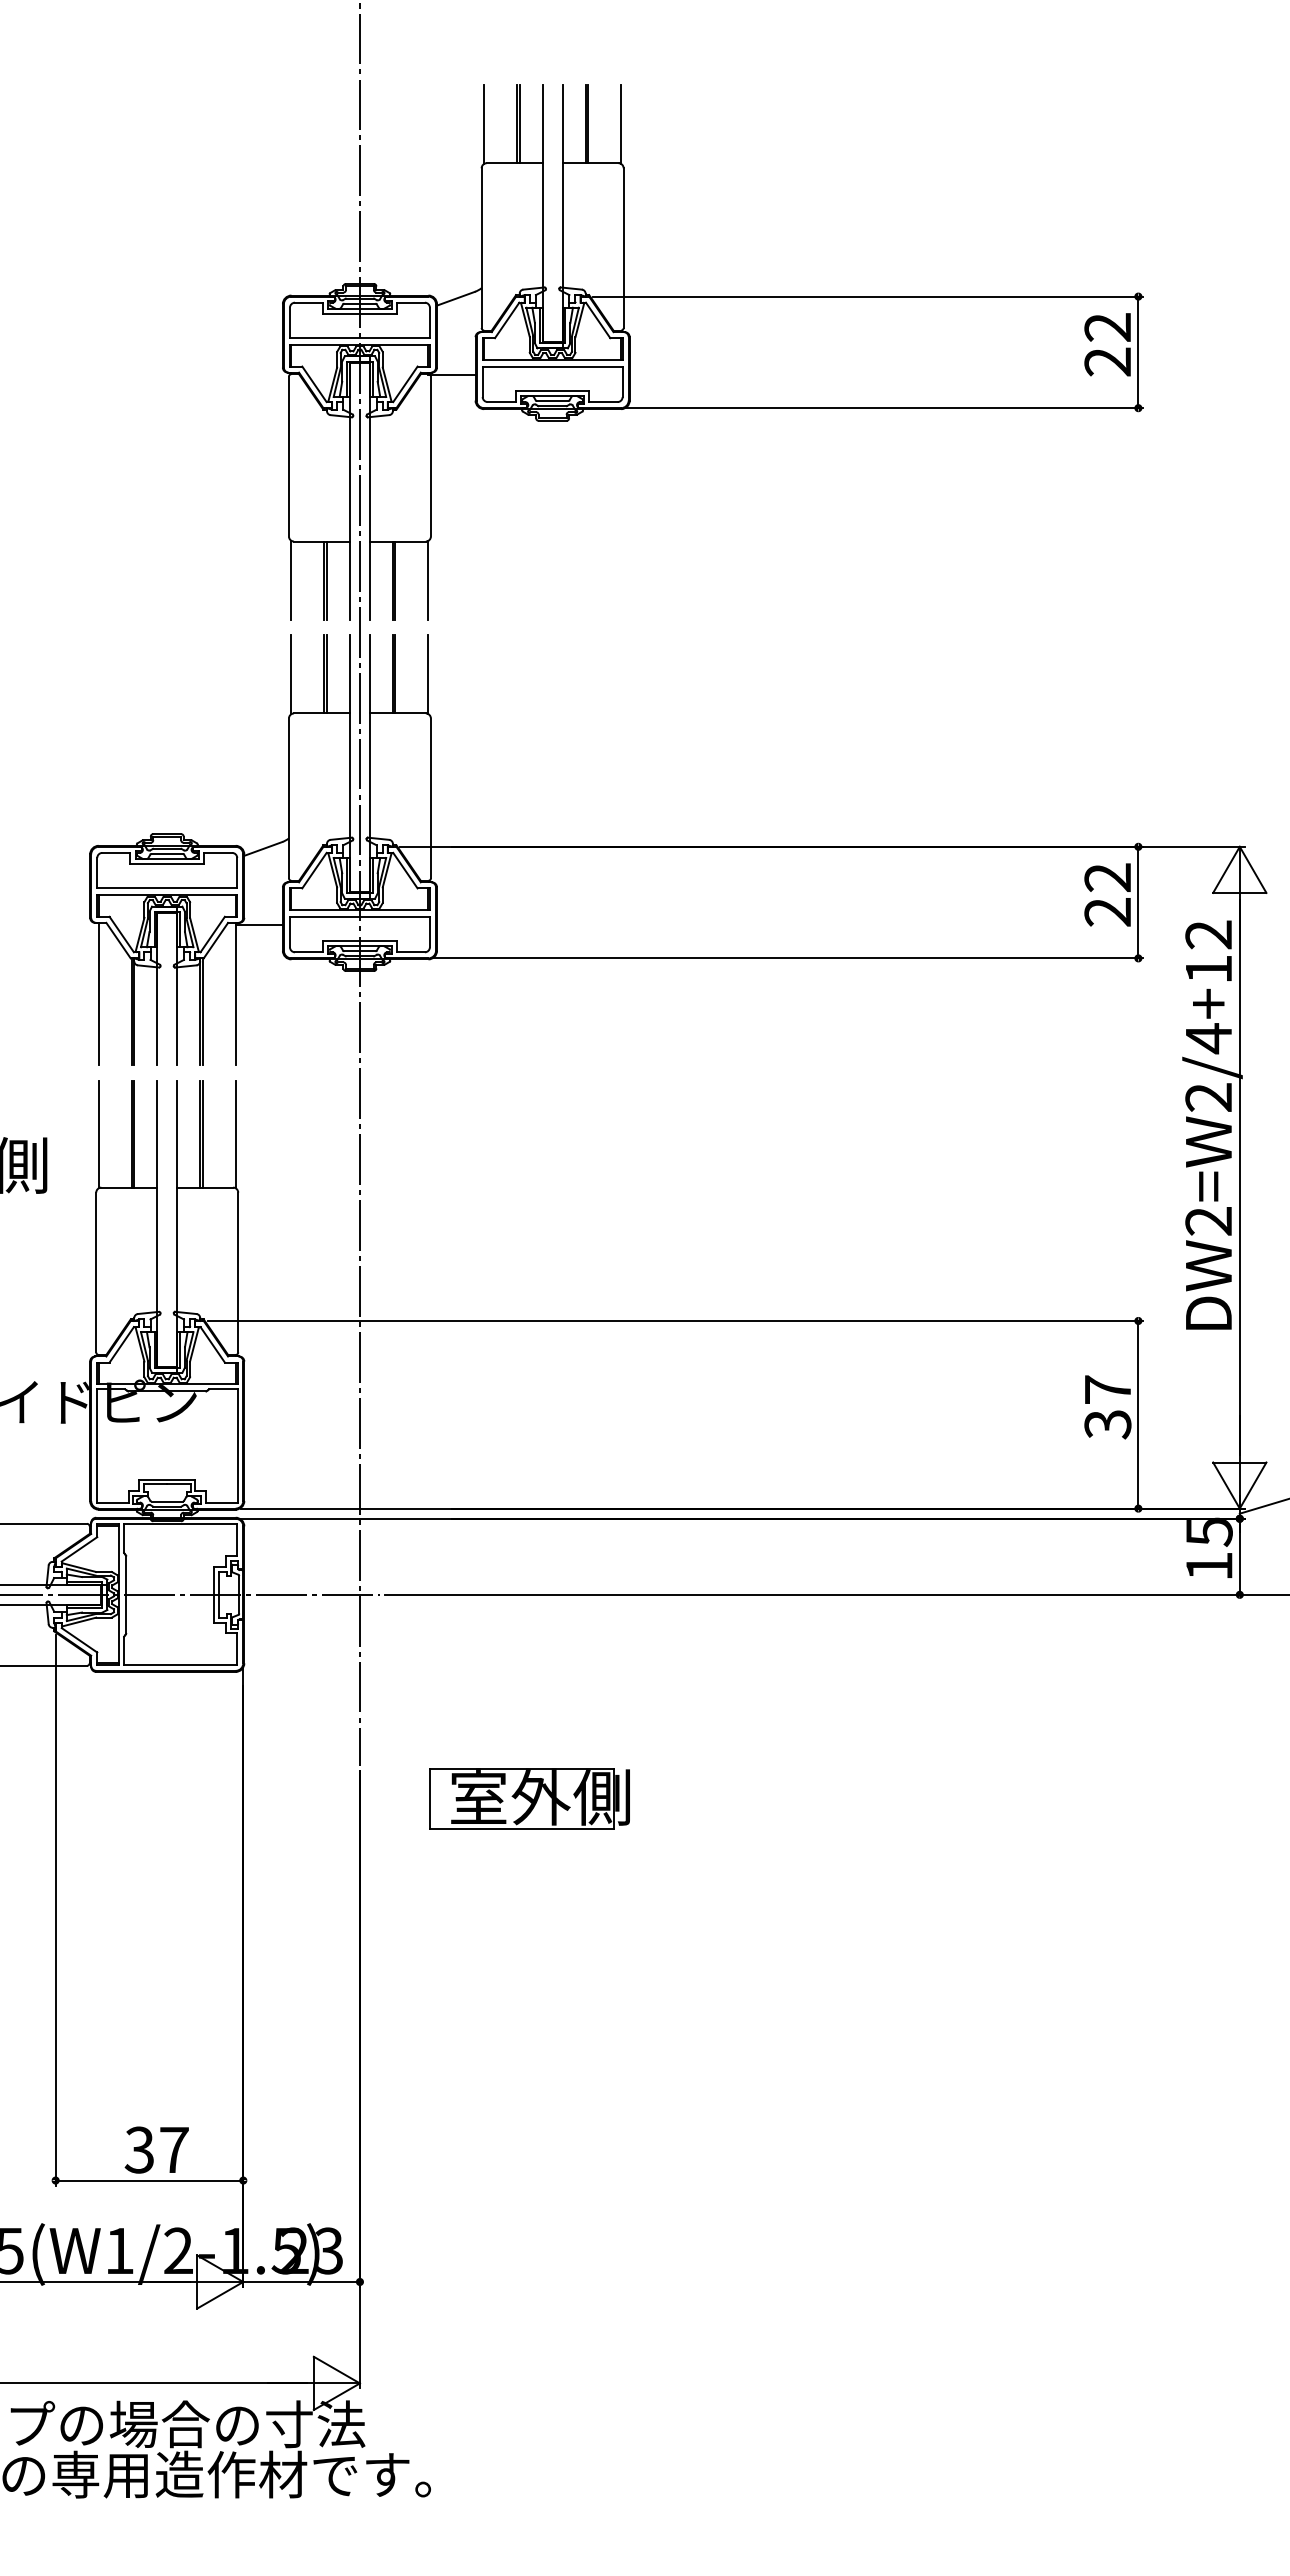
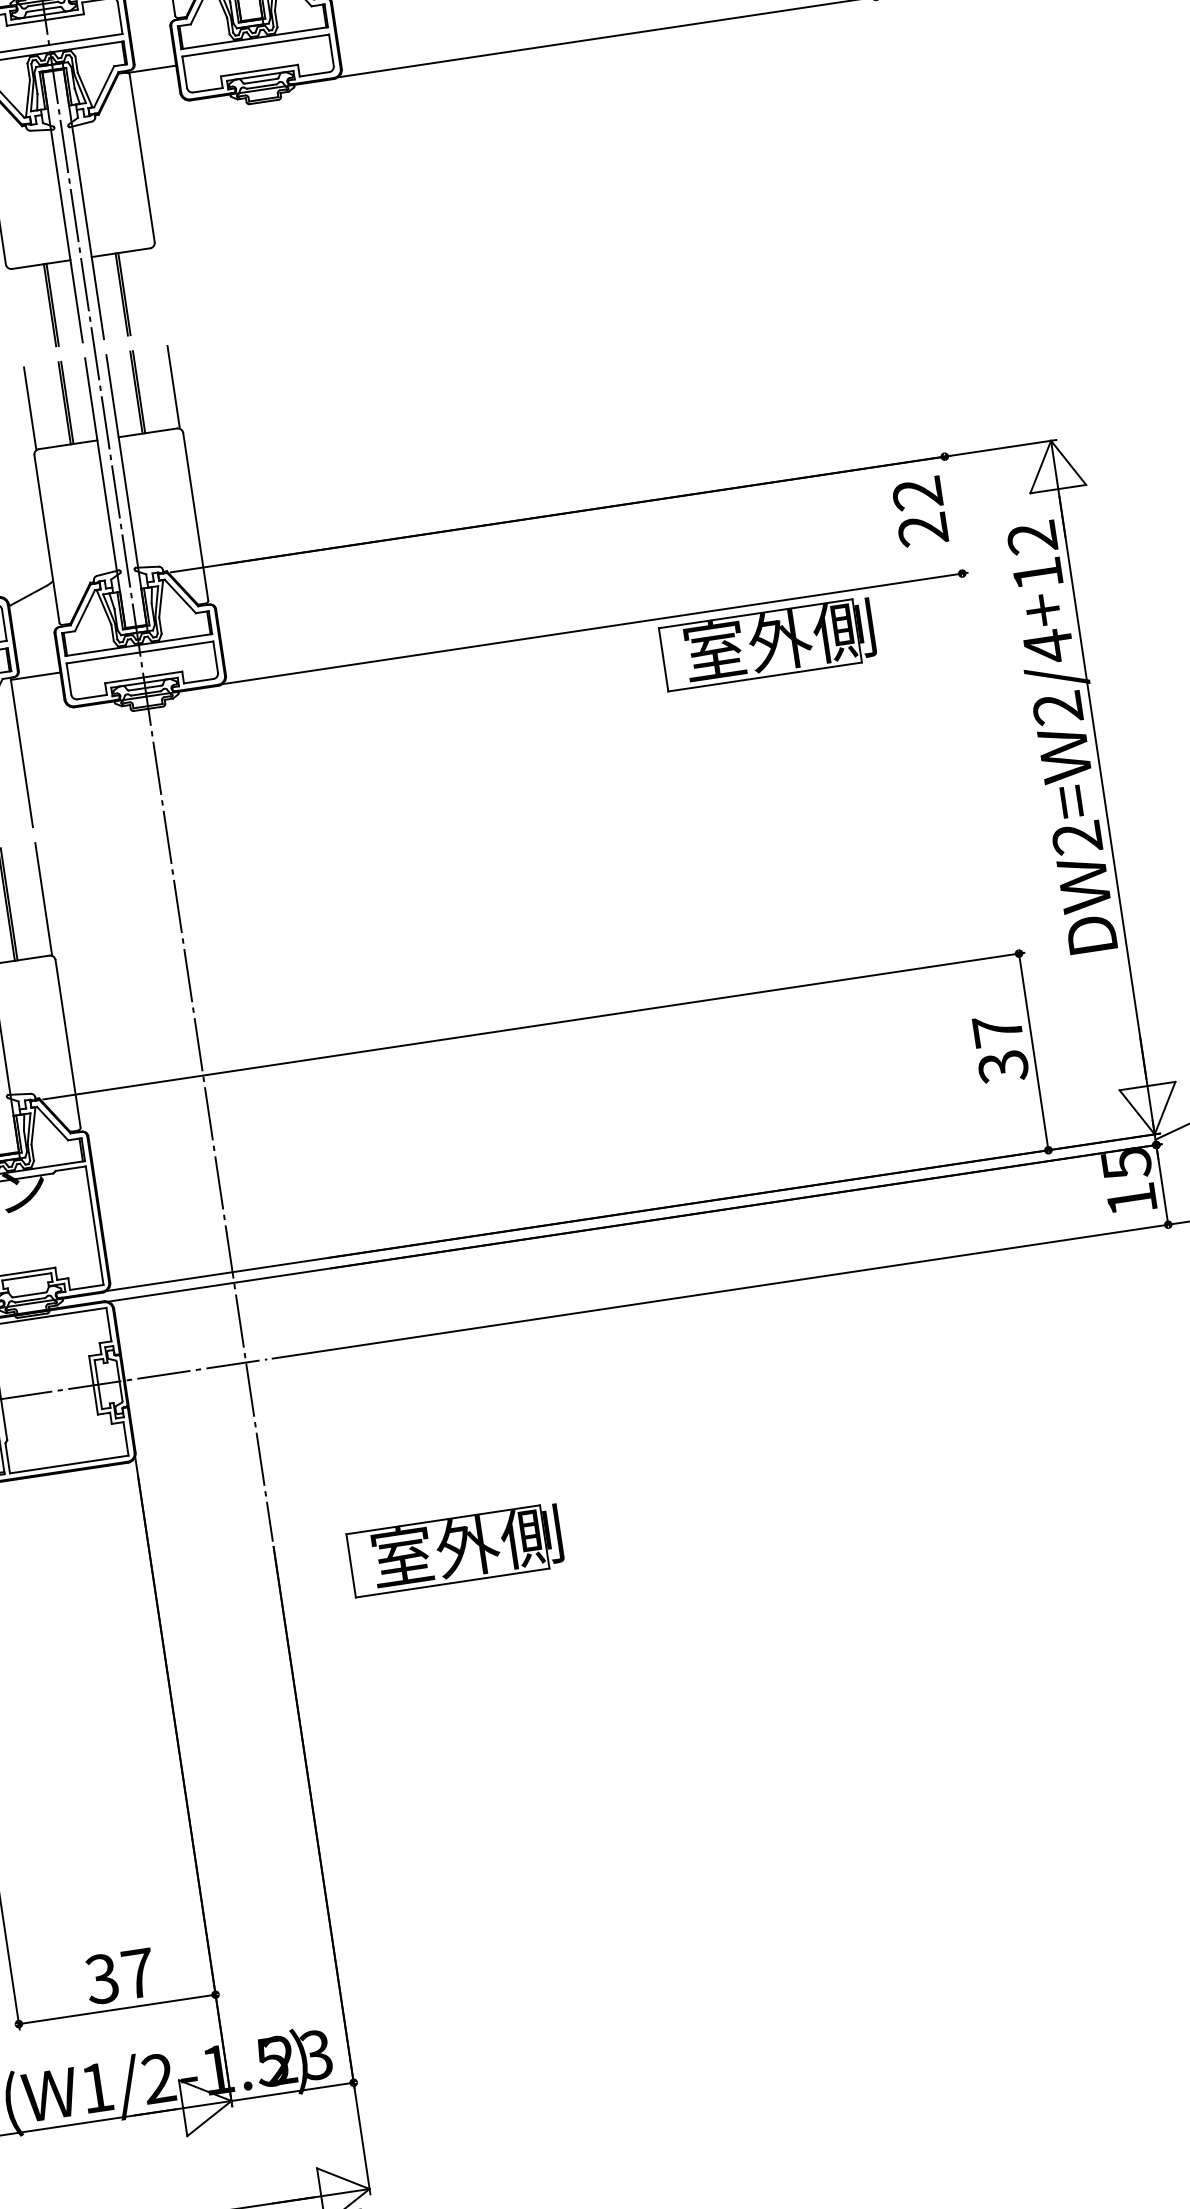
line: (291, 579) -> (15, 309), removed
line: (428, 579) -> (158, 287), removed
line: (1138, 902) -> (953, 515), removed
part: (947, 996) -> (768, 643), added

